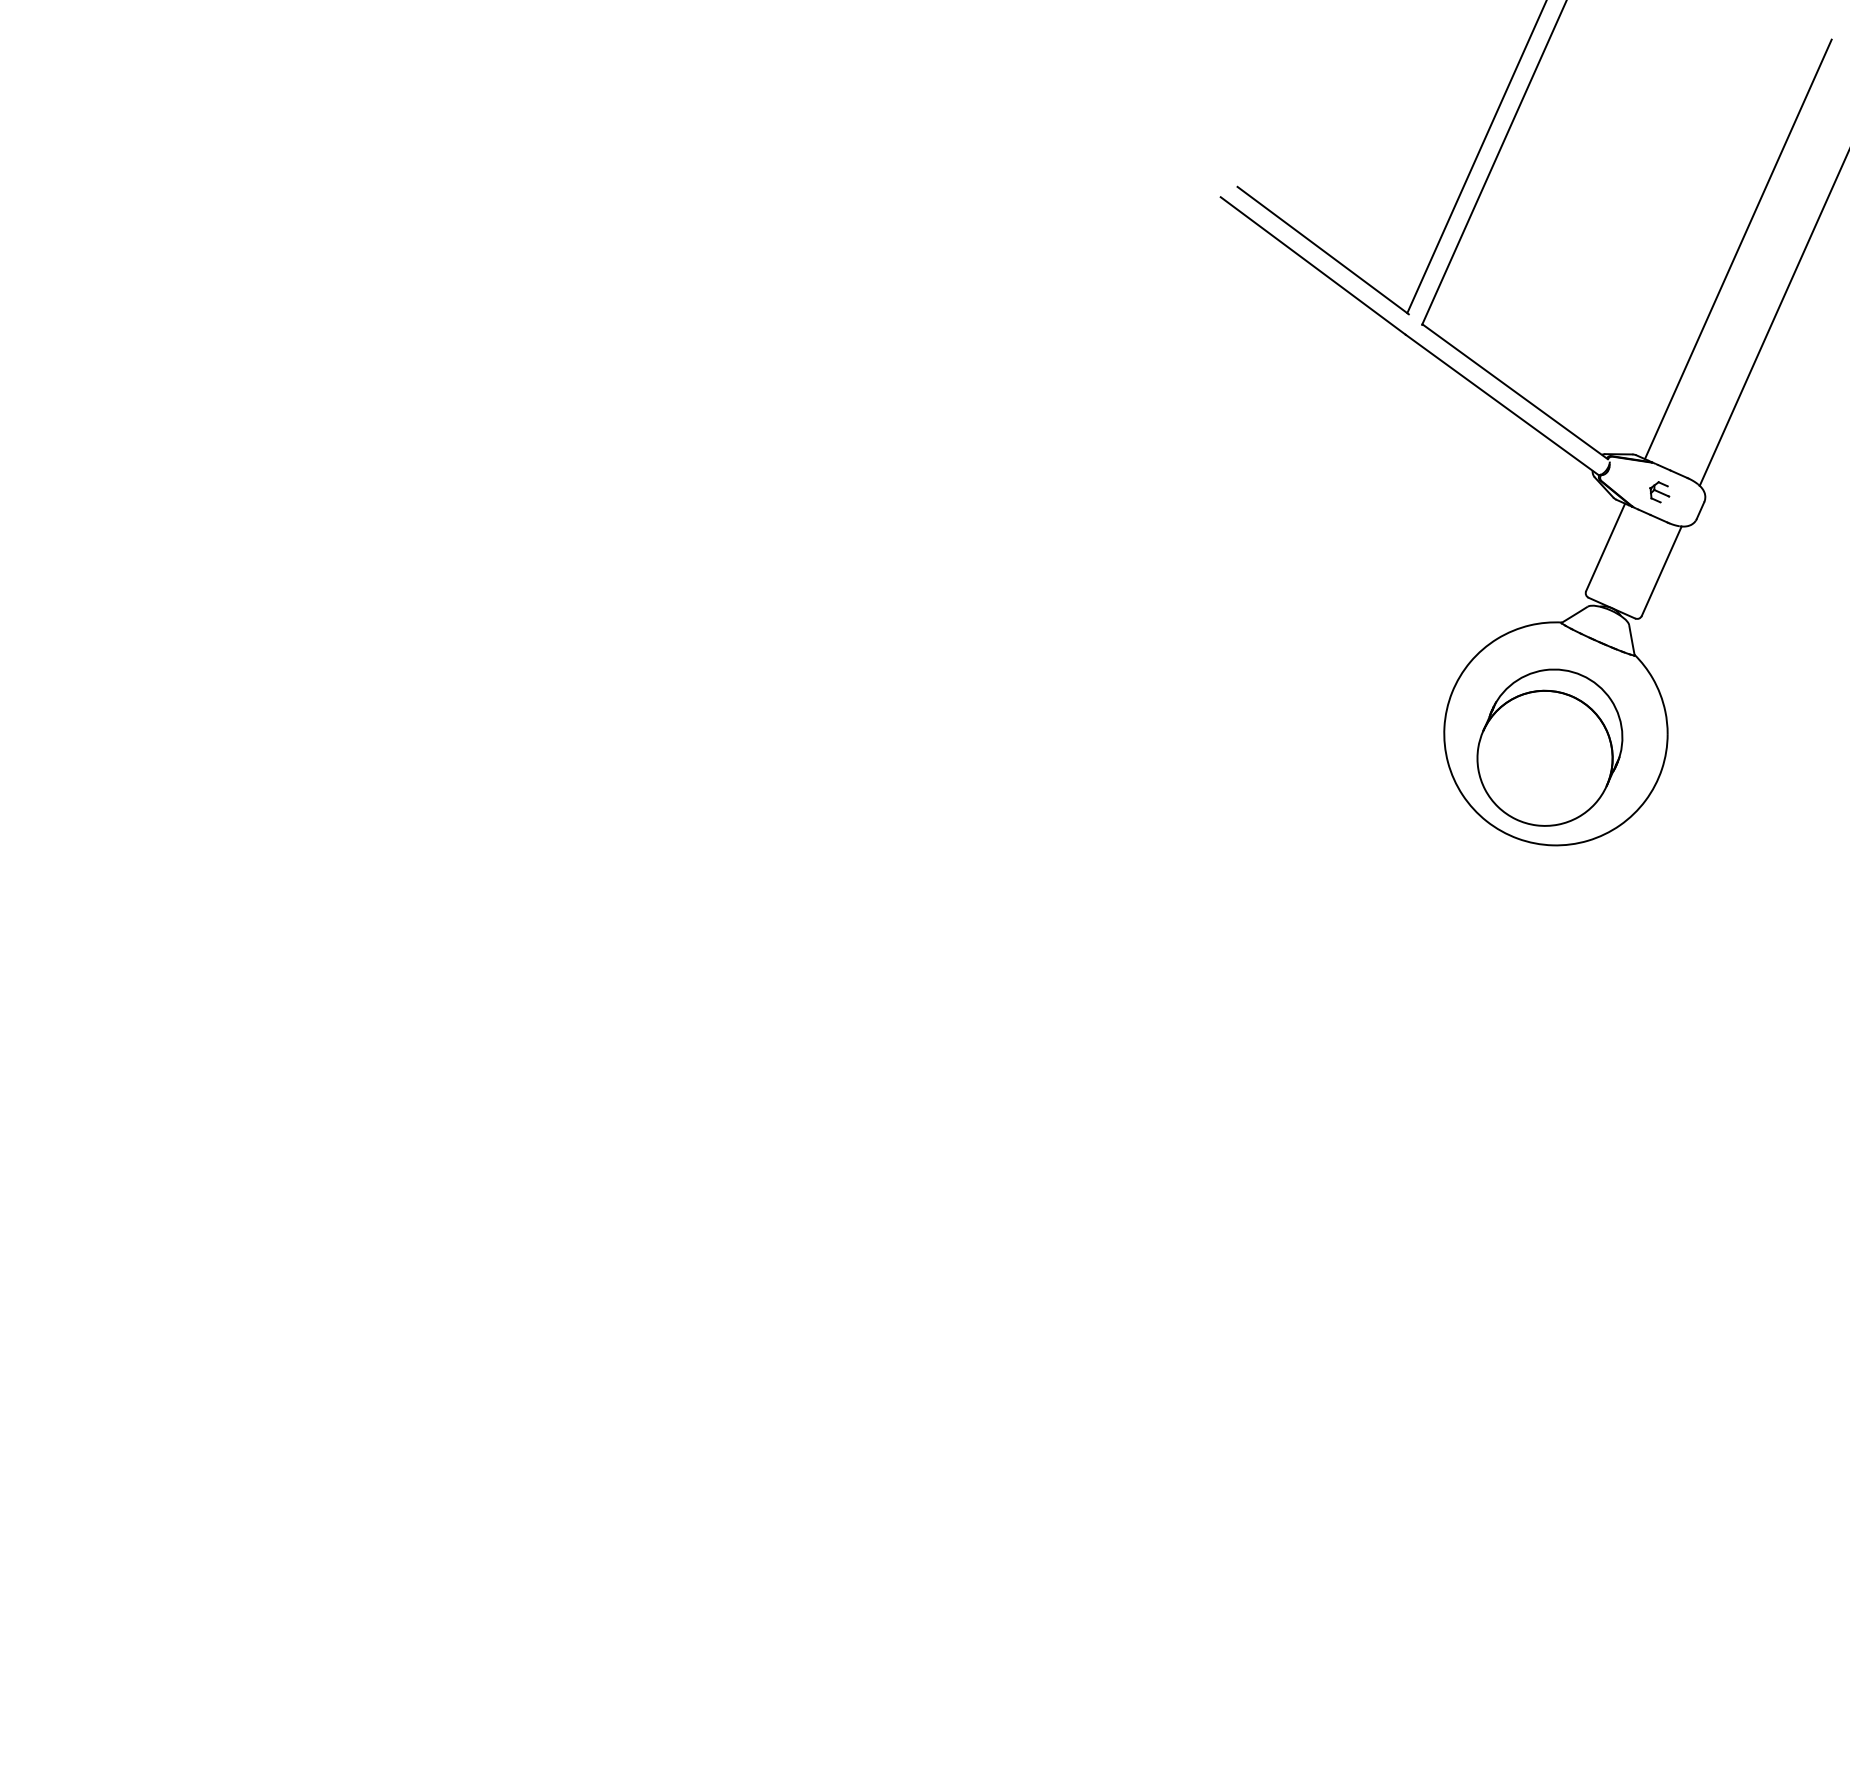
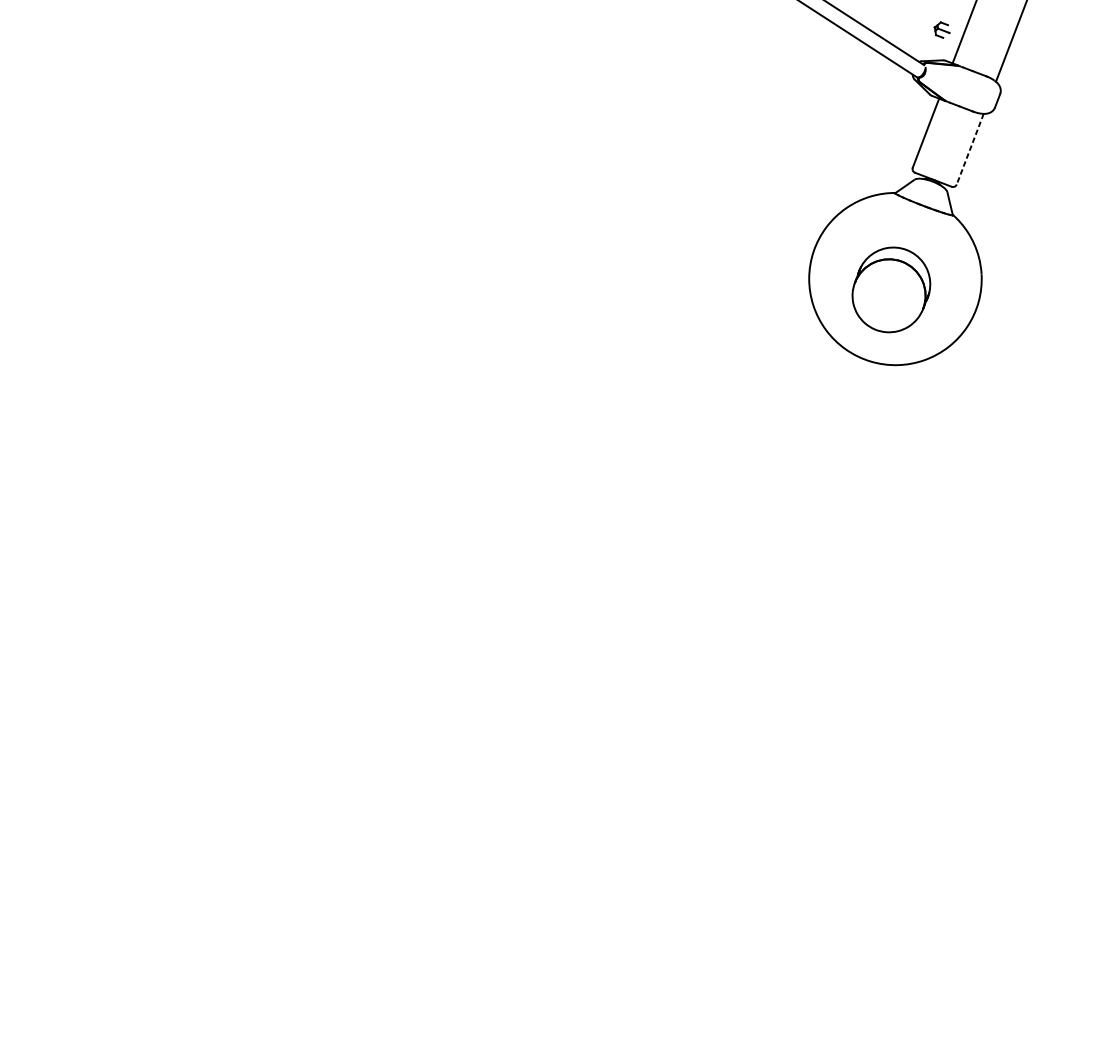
part: (1659, 492) -> (941, 30), moved
line: (1661, 571) -> (970, 149), solid -> dashed
part: (1549, 747) -> (891, 289), size x0.7

